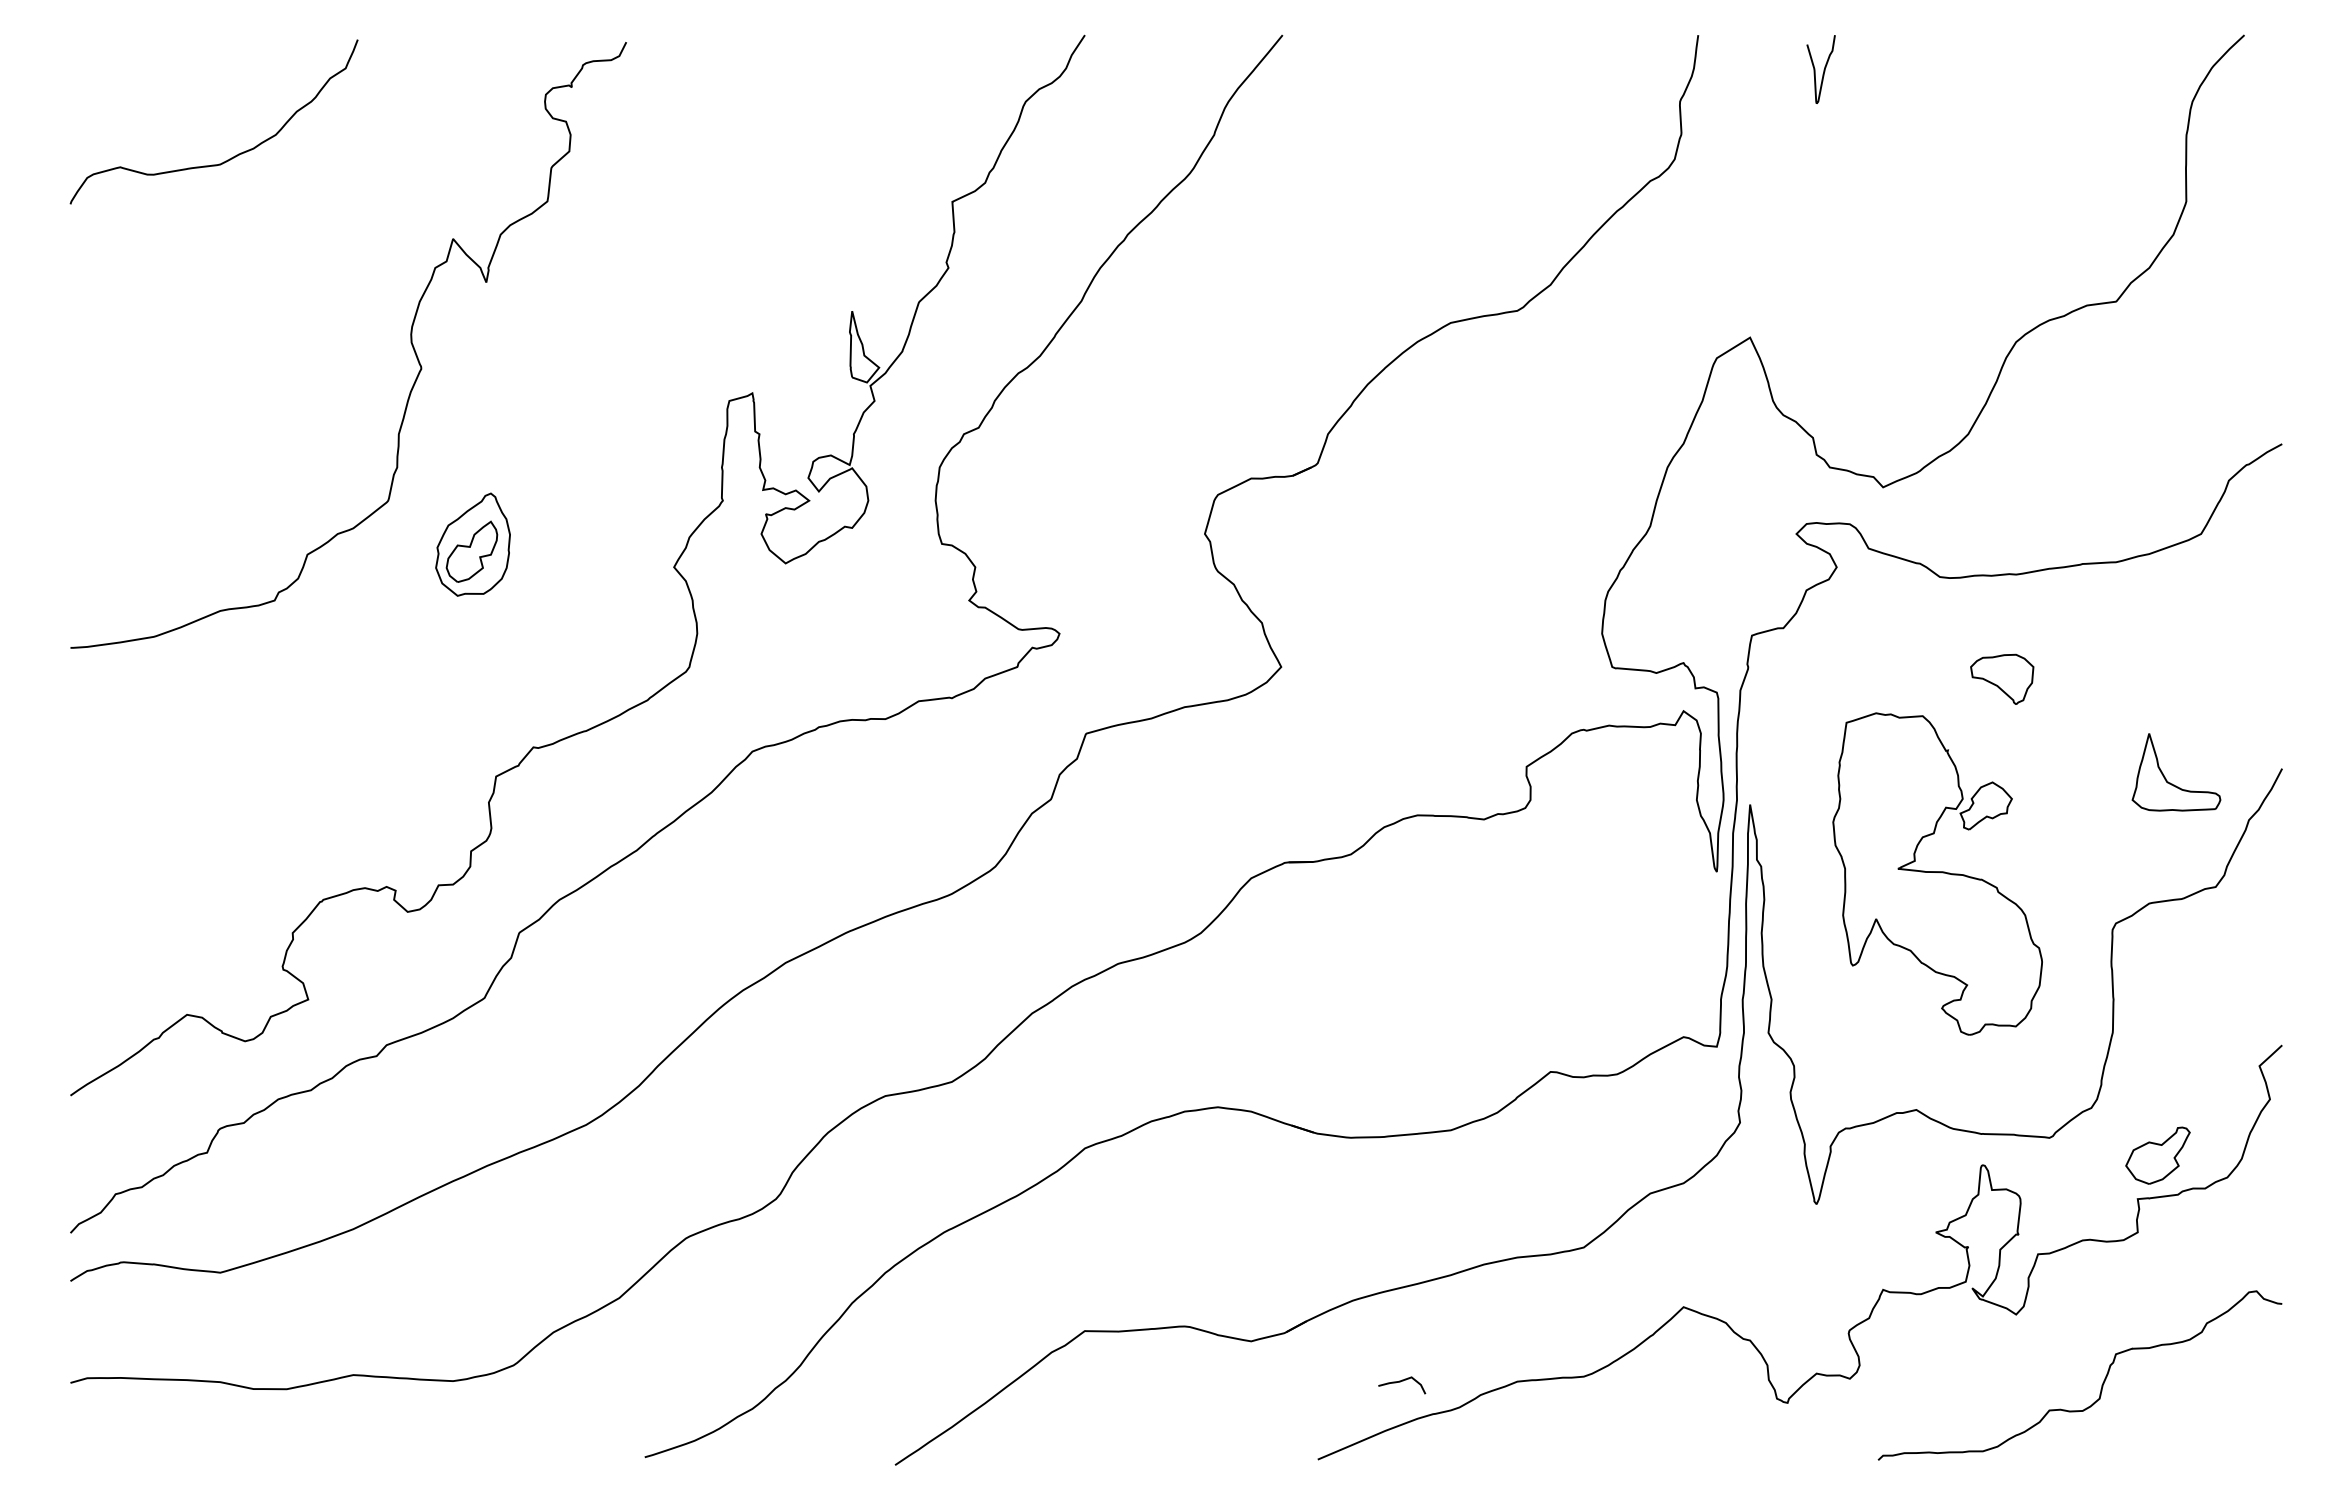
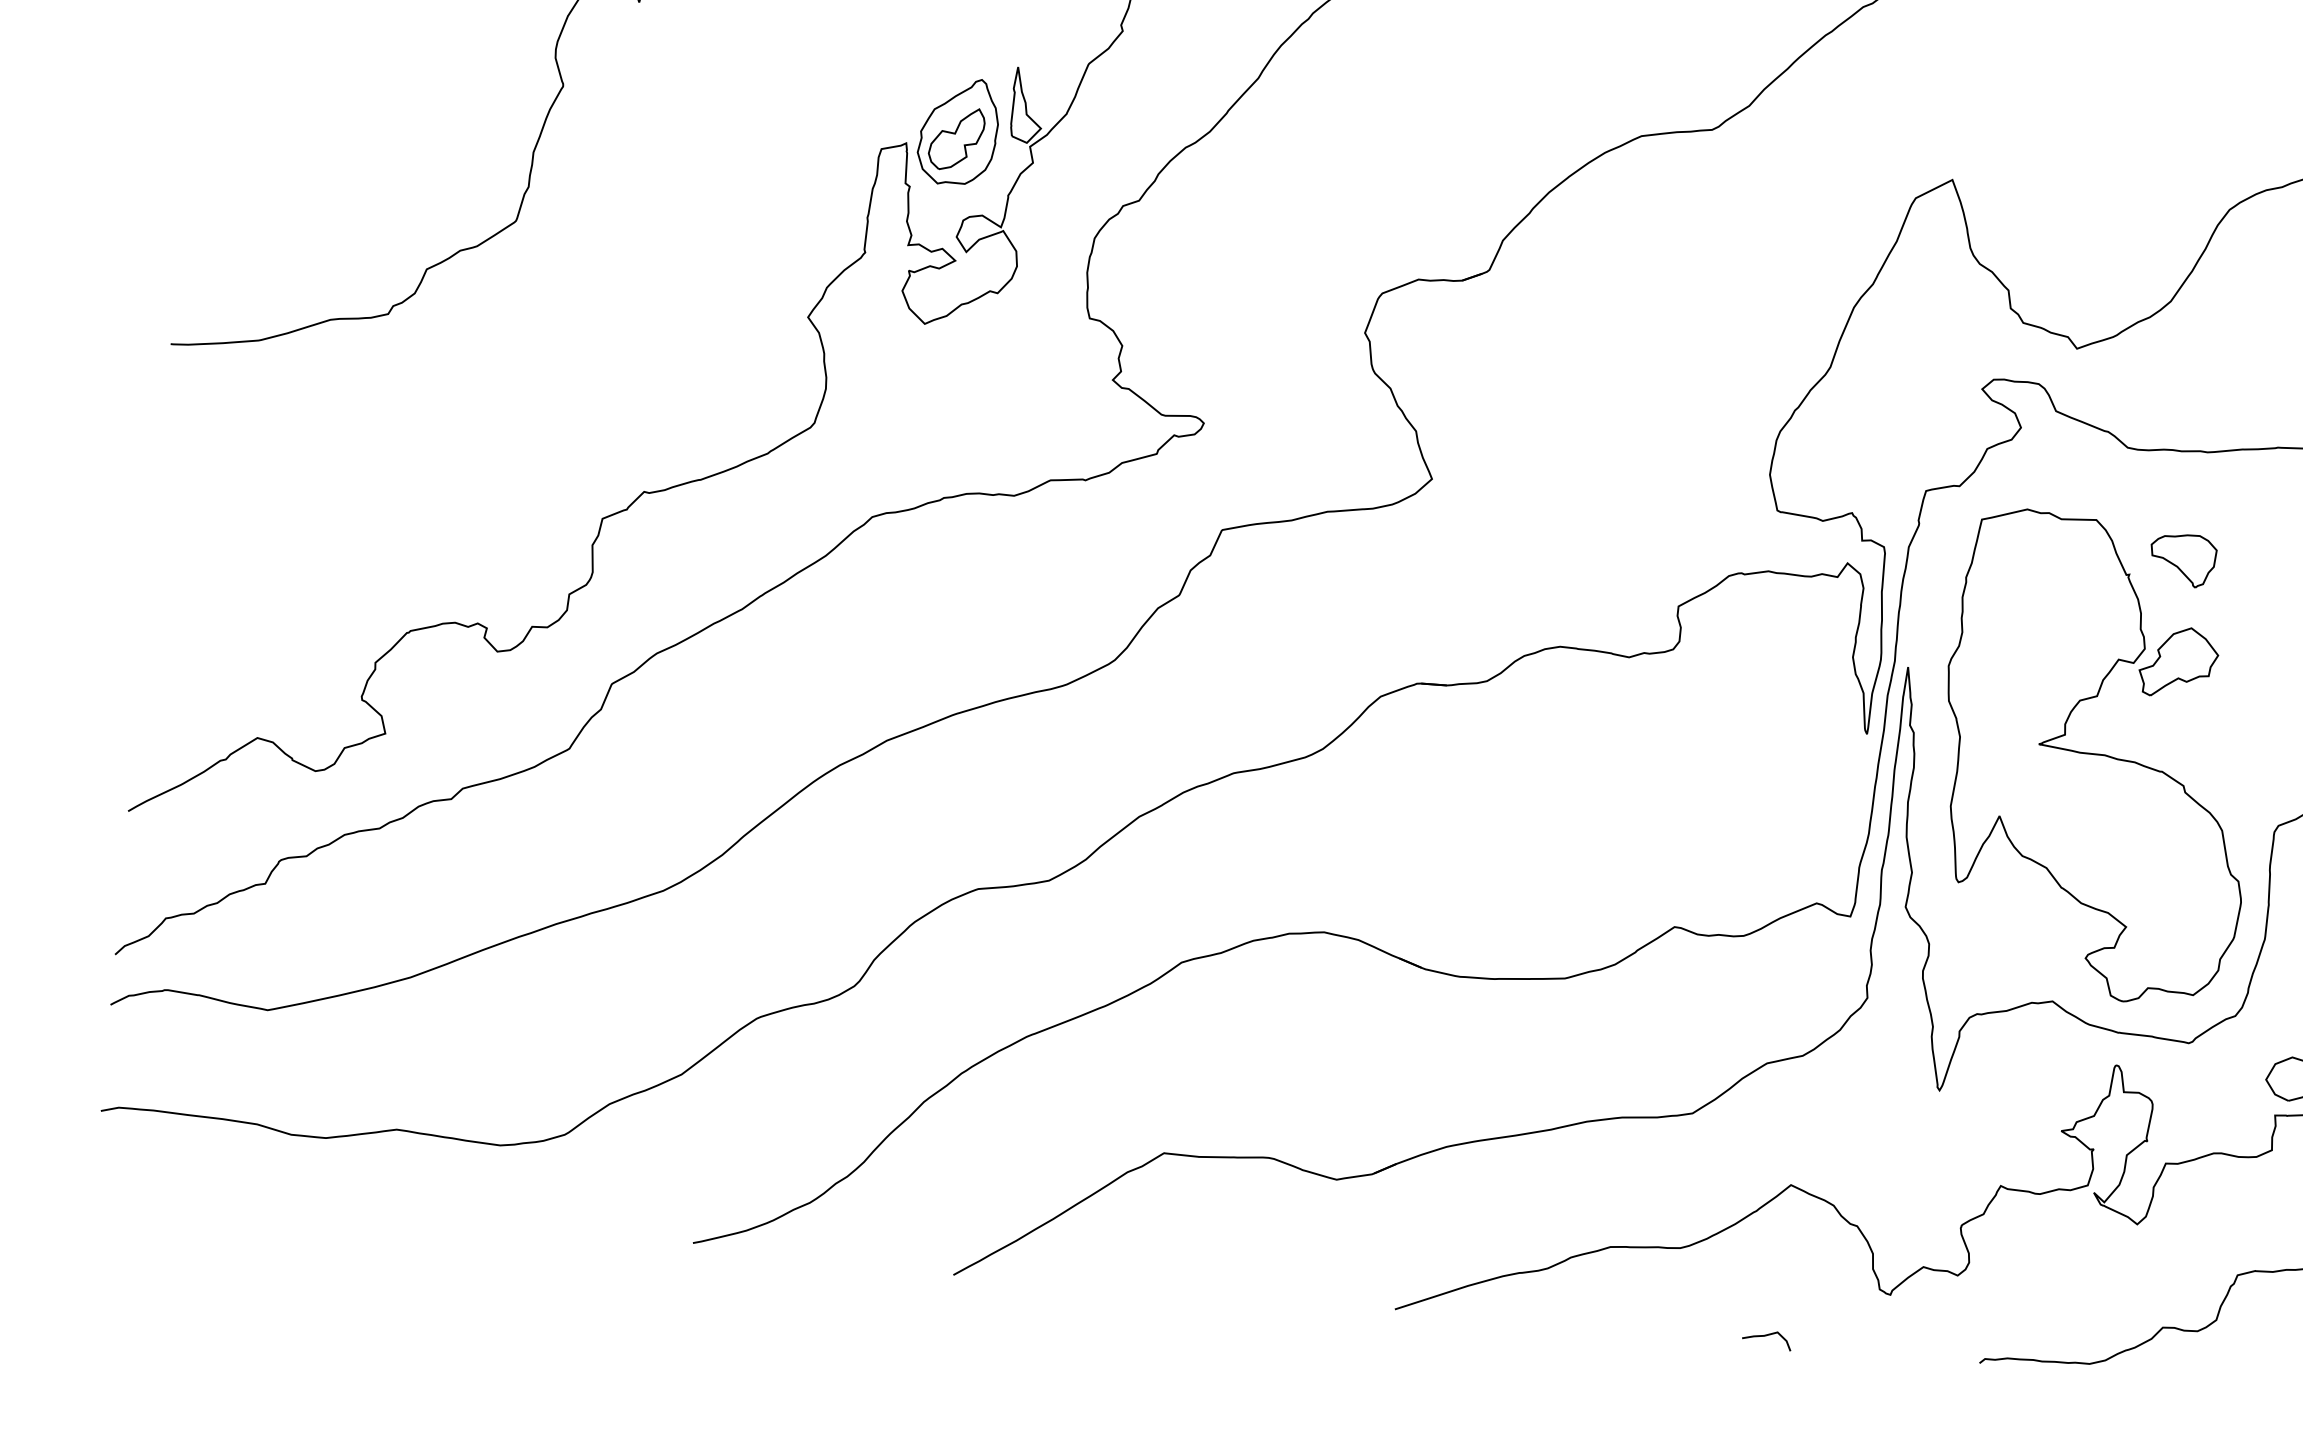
part: (472, 544) -> (957, 131), moved
part: (1937, 873) -> (2097, 756), size x1.43
curve: (1400, 1382) -> (1765, 1336), moved

